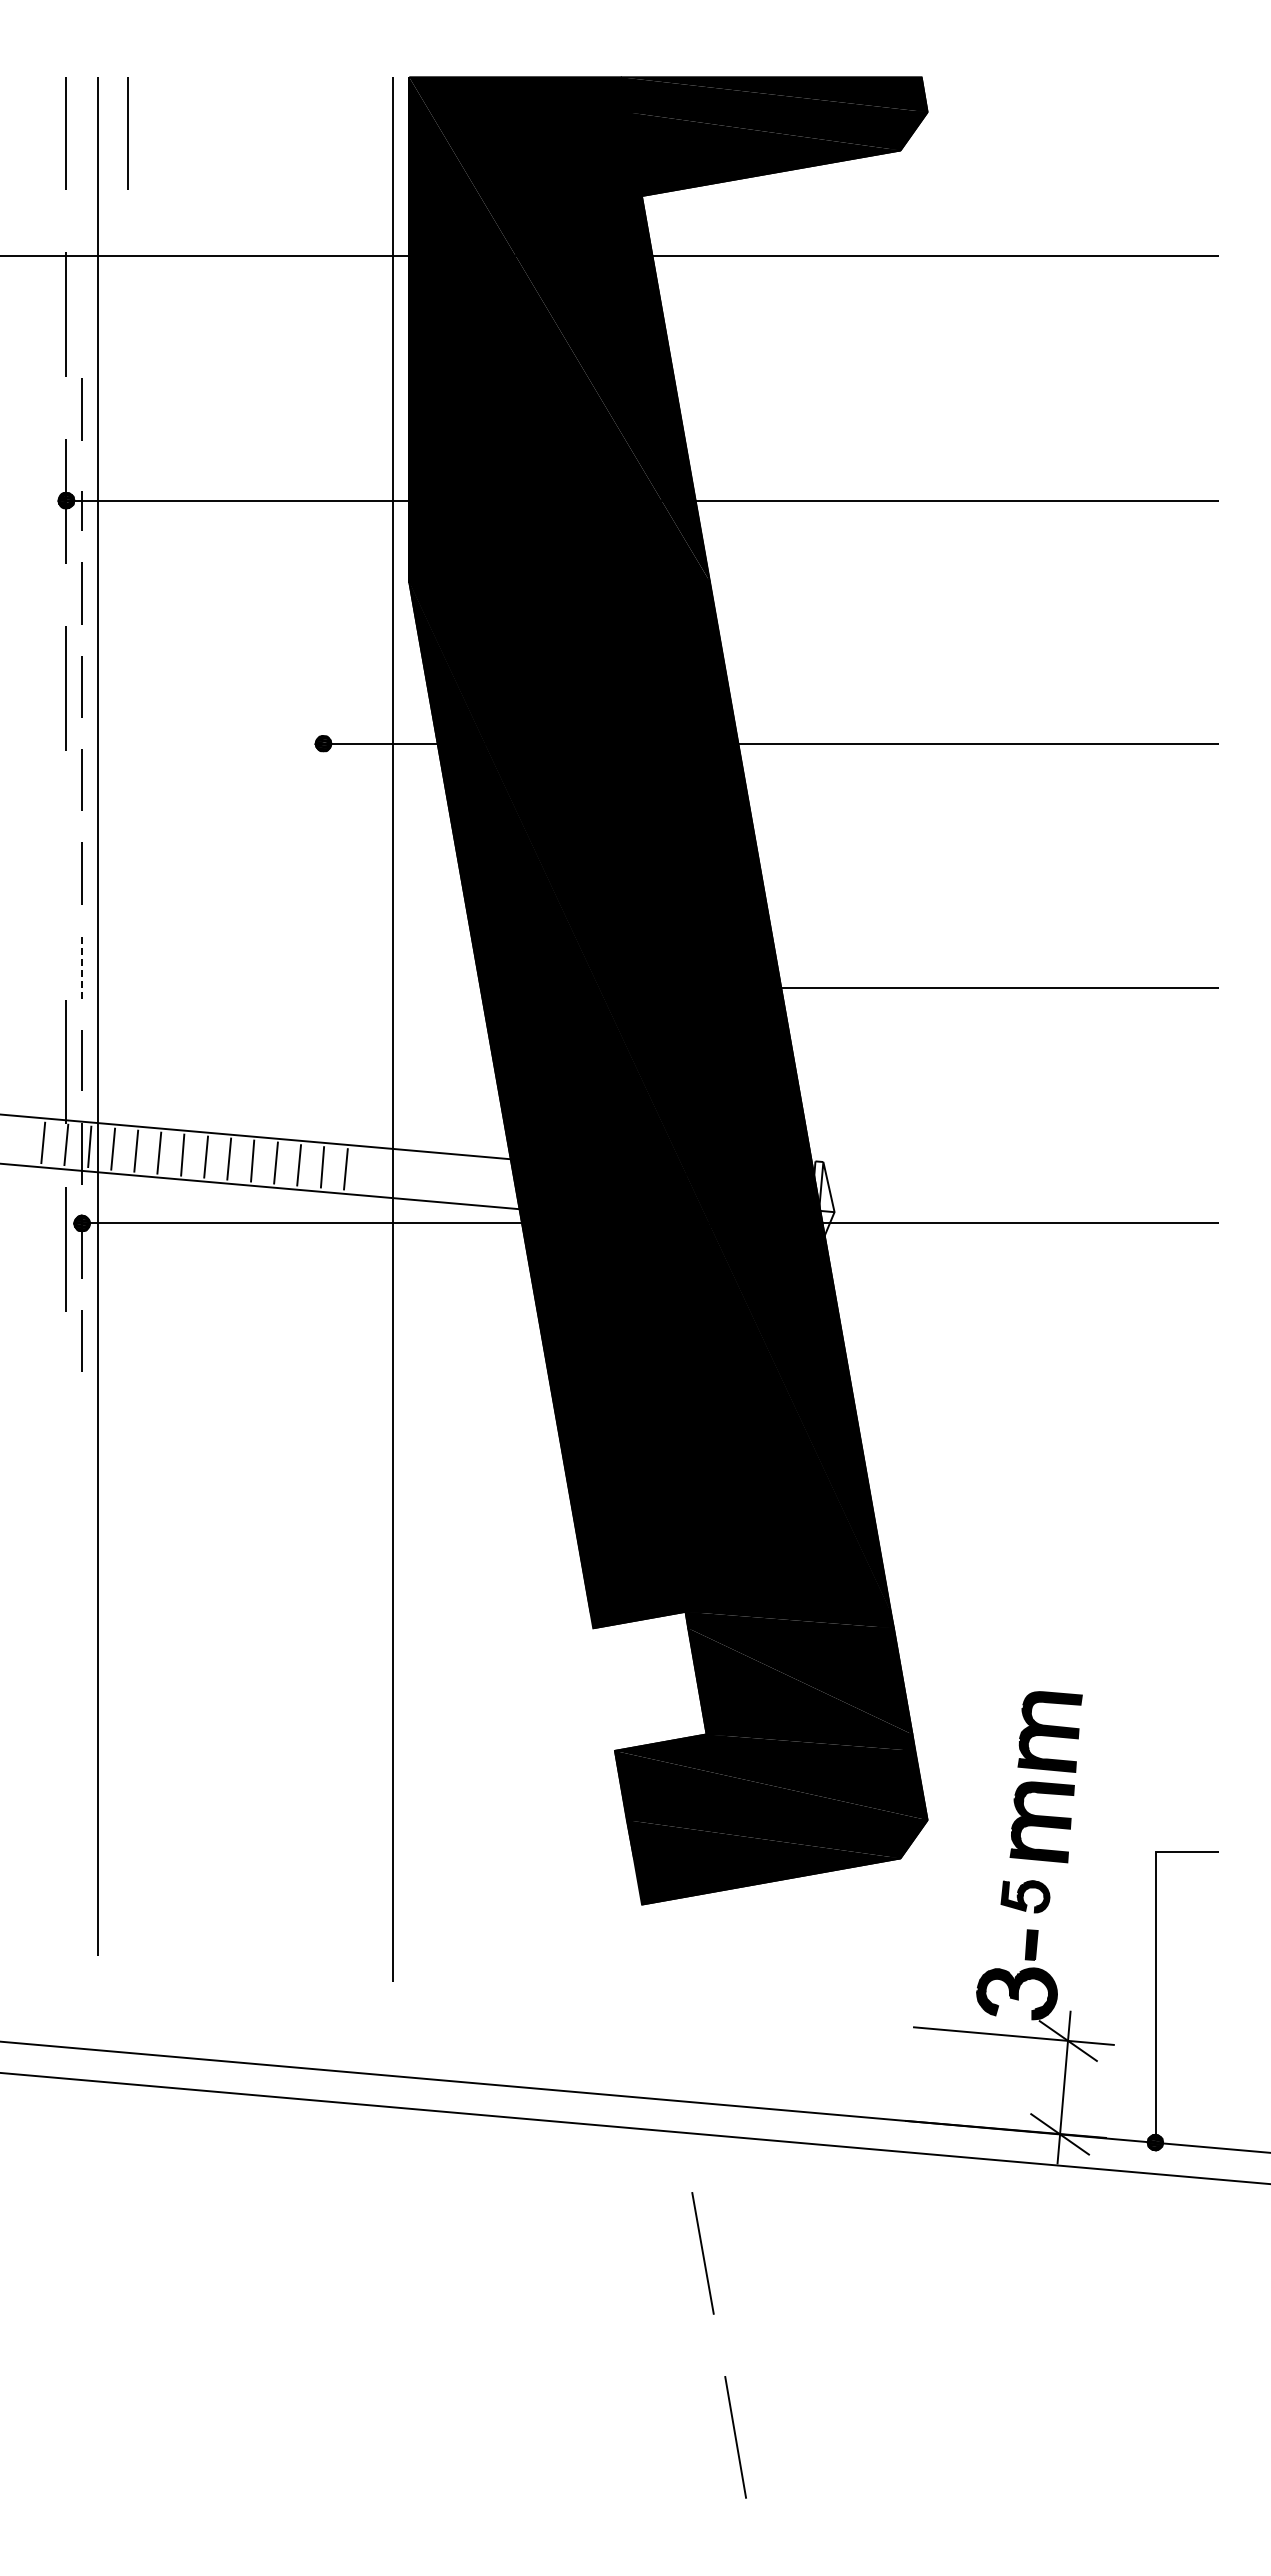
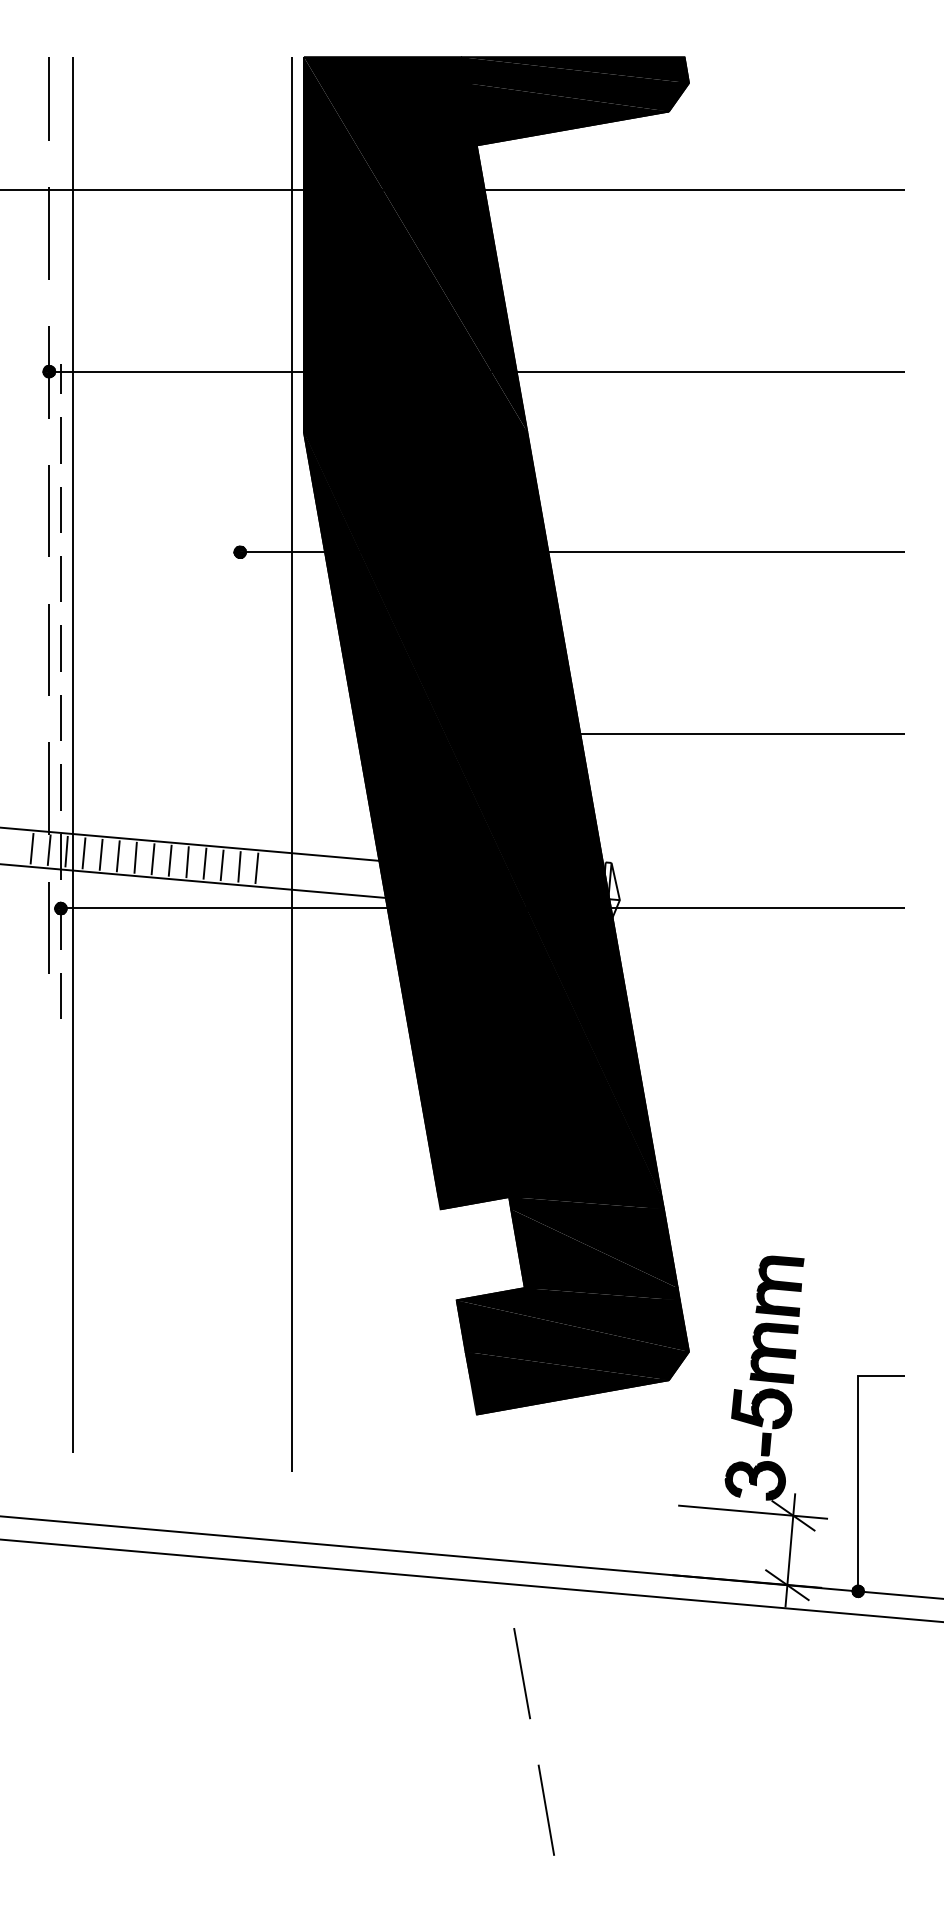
line: (127, 133) -> (94, 98), removed
line: (81, 409) -> (60, 303), removed
line: (65, 875) -> (48, 650), added
line: (82, 966) -> (61, 717), dashed -> solid
part: (1025, 1896) -> (761, 1408), size x1.67

